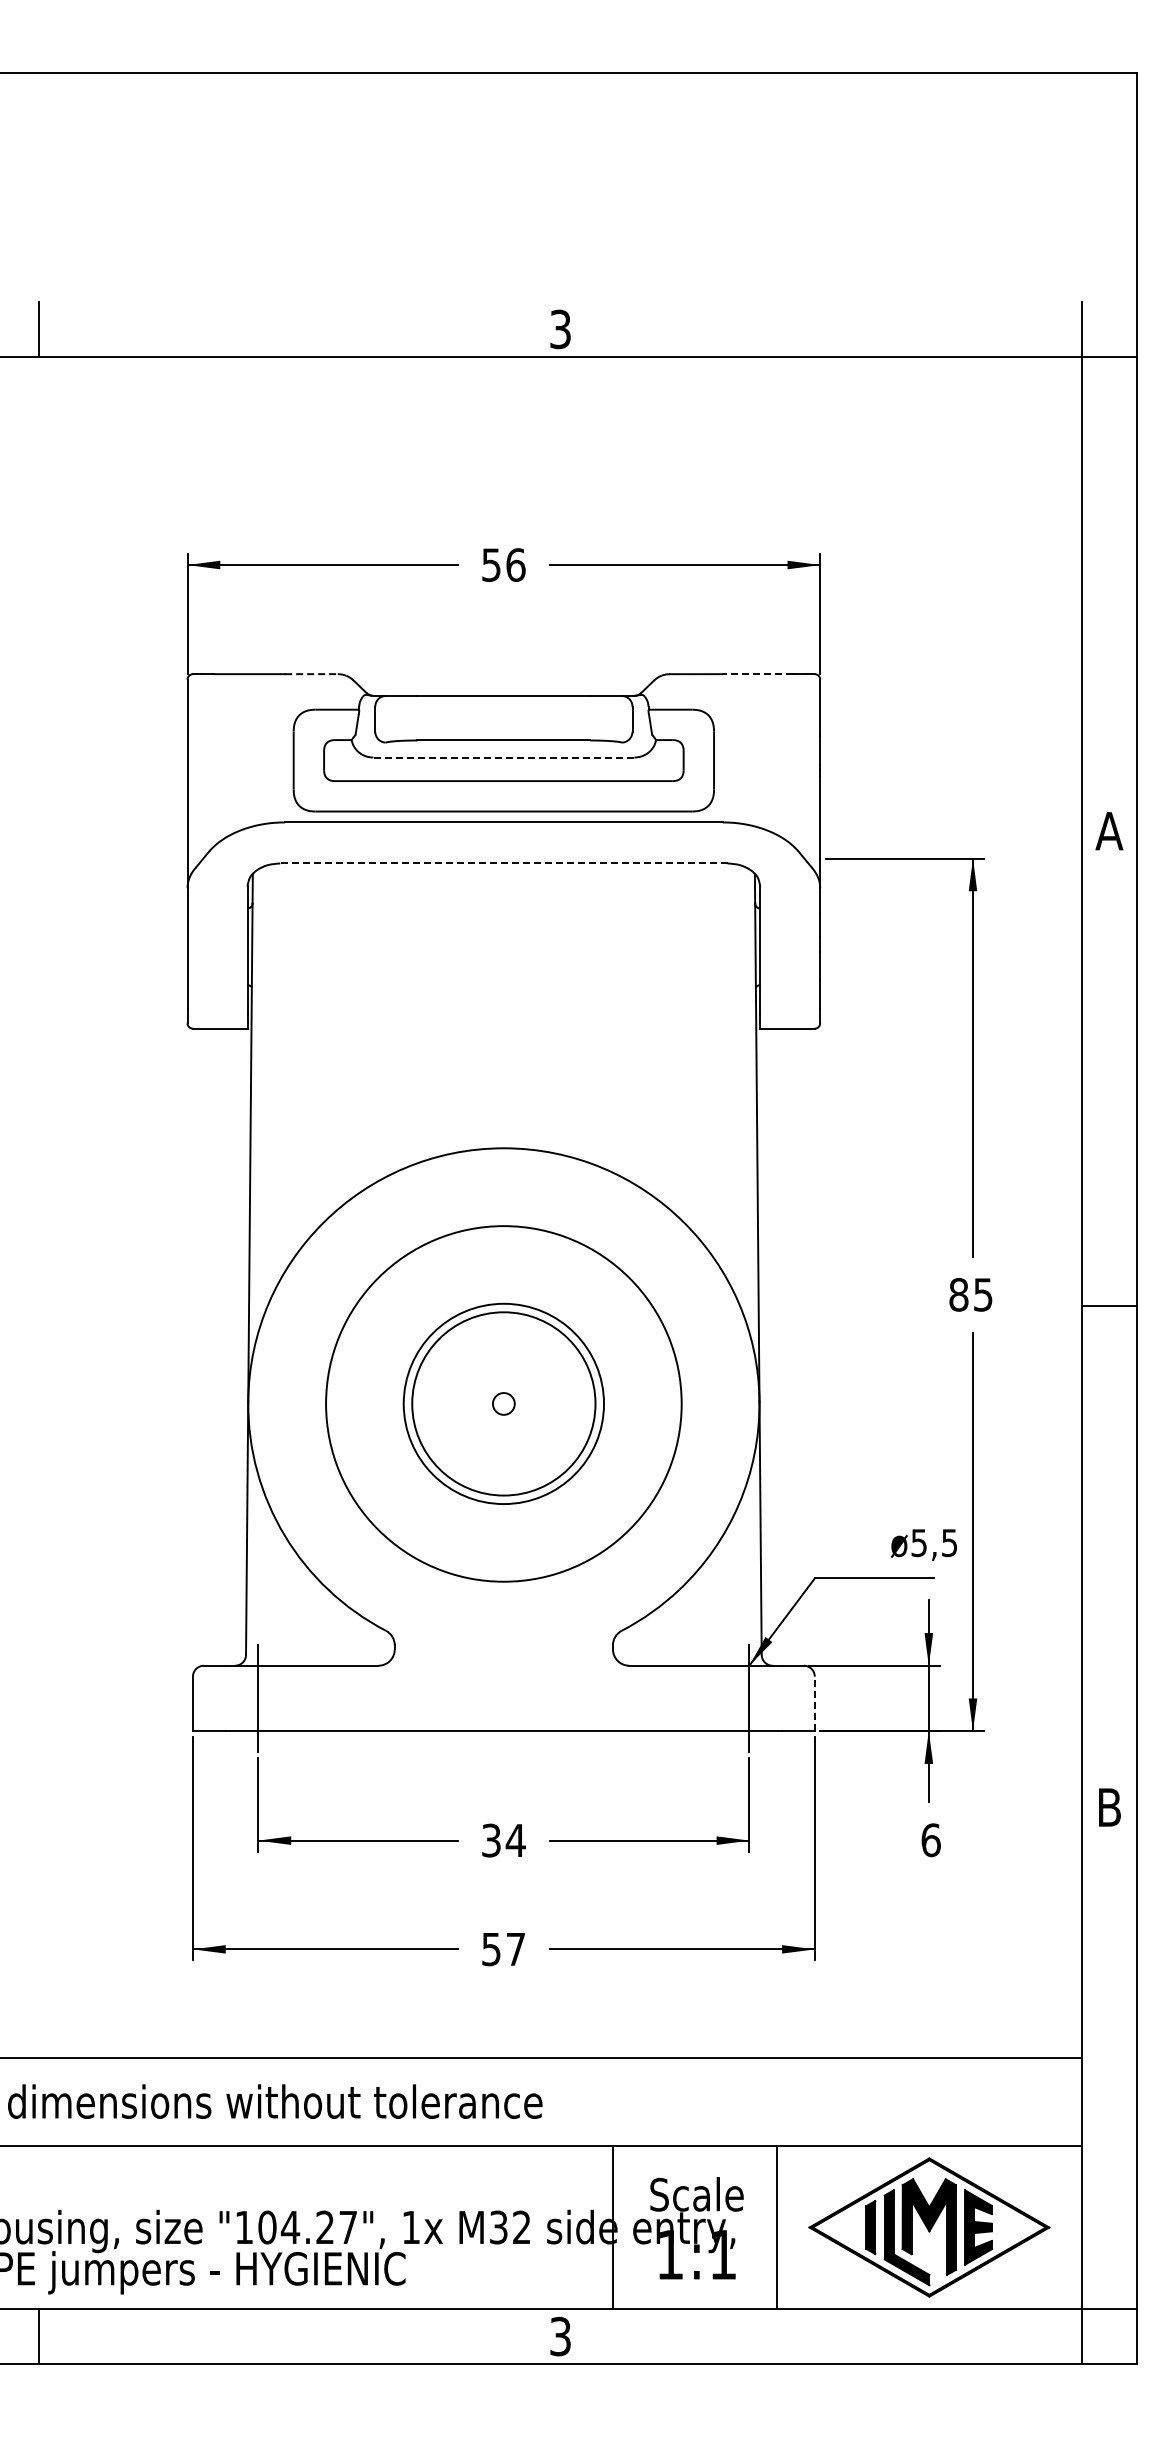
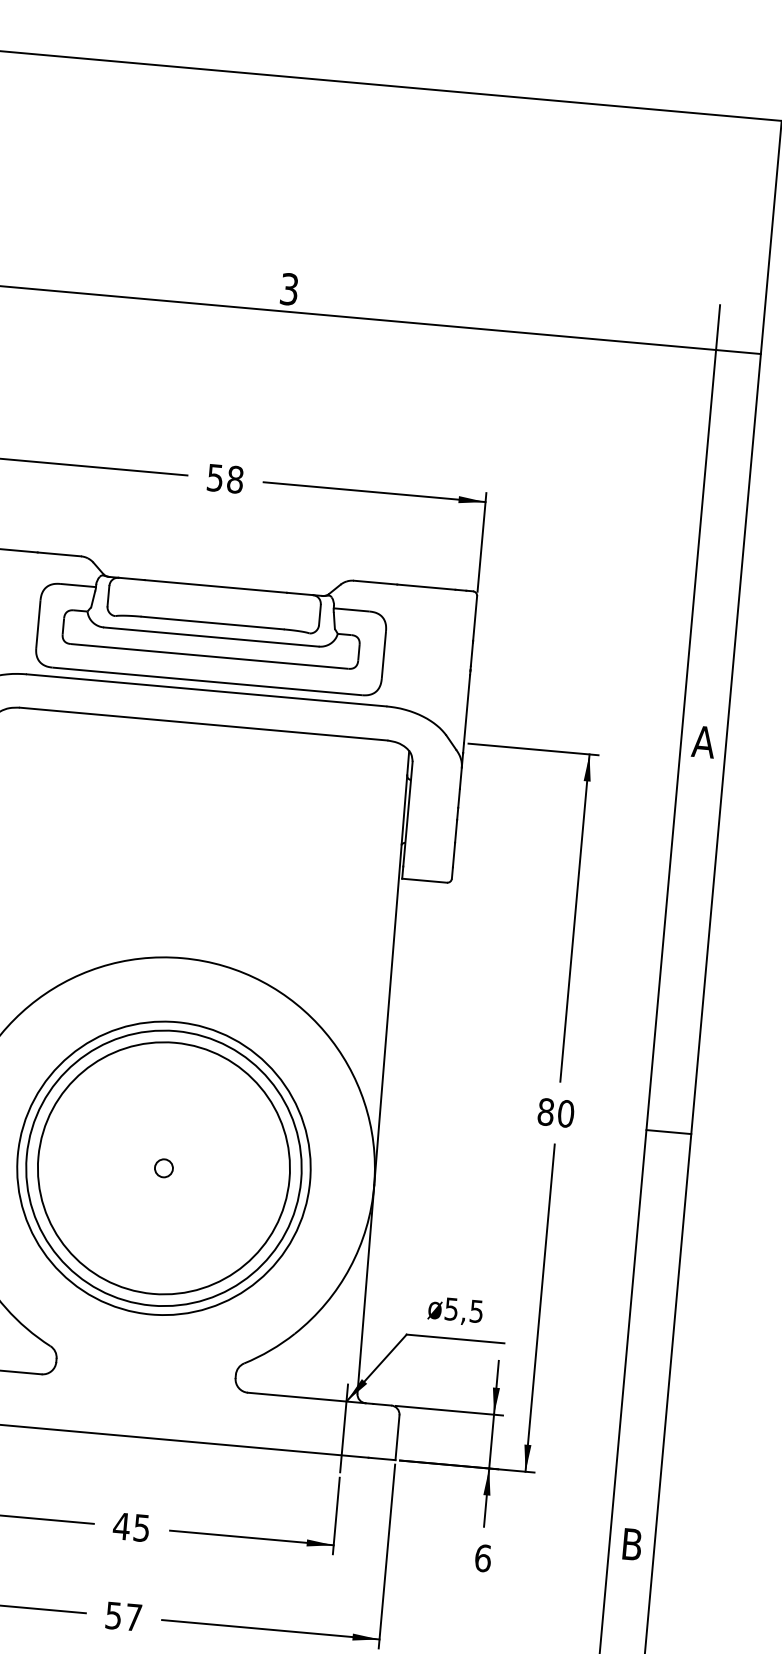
text: (515, 564) -> (235, 479), 56 -> 58
line: (311, 674) -> (59, 554), dashed -> solid
line: (757, 674) -> (425, 587), dashed -> solid
line: (503, 757) -> (211, 636), dashed -> solid
line: (503, 863) -> (203, 724), dashed -> solid
text: (982, 1294) -> (565, 1113), 85 -> 80
circle: (503, 1403) -> (163, 1167), size x1.67
circle: (503, 1403) -> (163, 1167), size x1.67
text: (924, 1544) -> (455, 1310), moved
line: (814, 1703) -> (397, 1437), dashed -> solid
text: (503, 1840) -> (131, 1527), 34 -> 45

